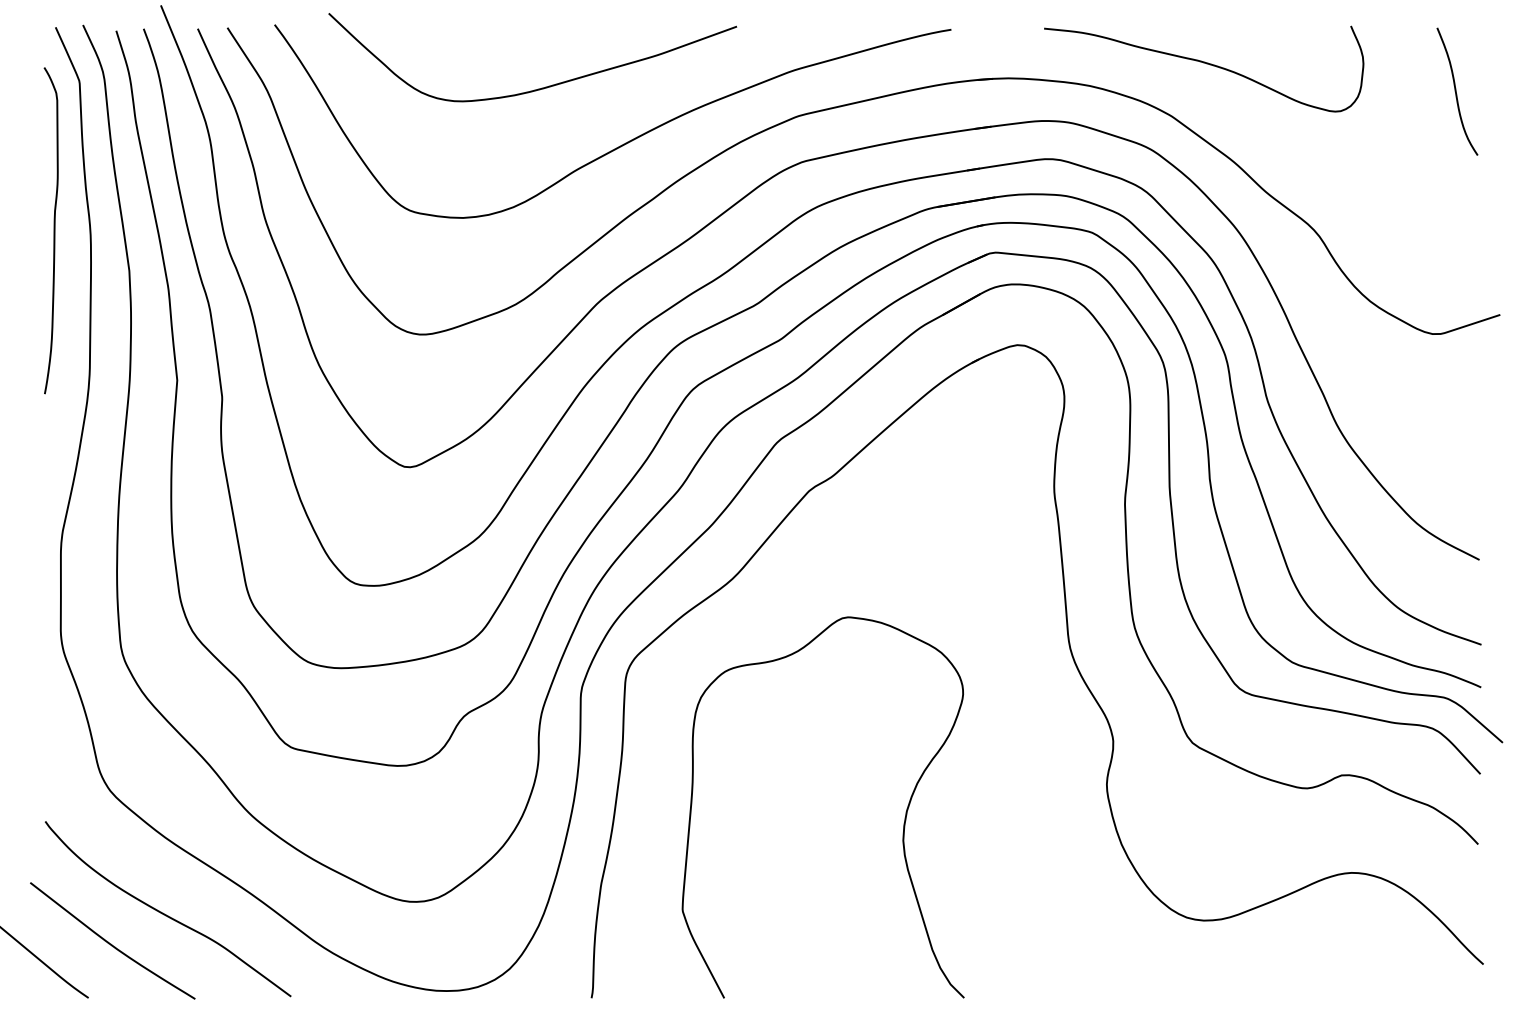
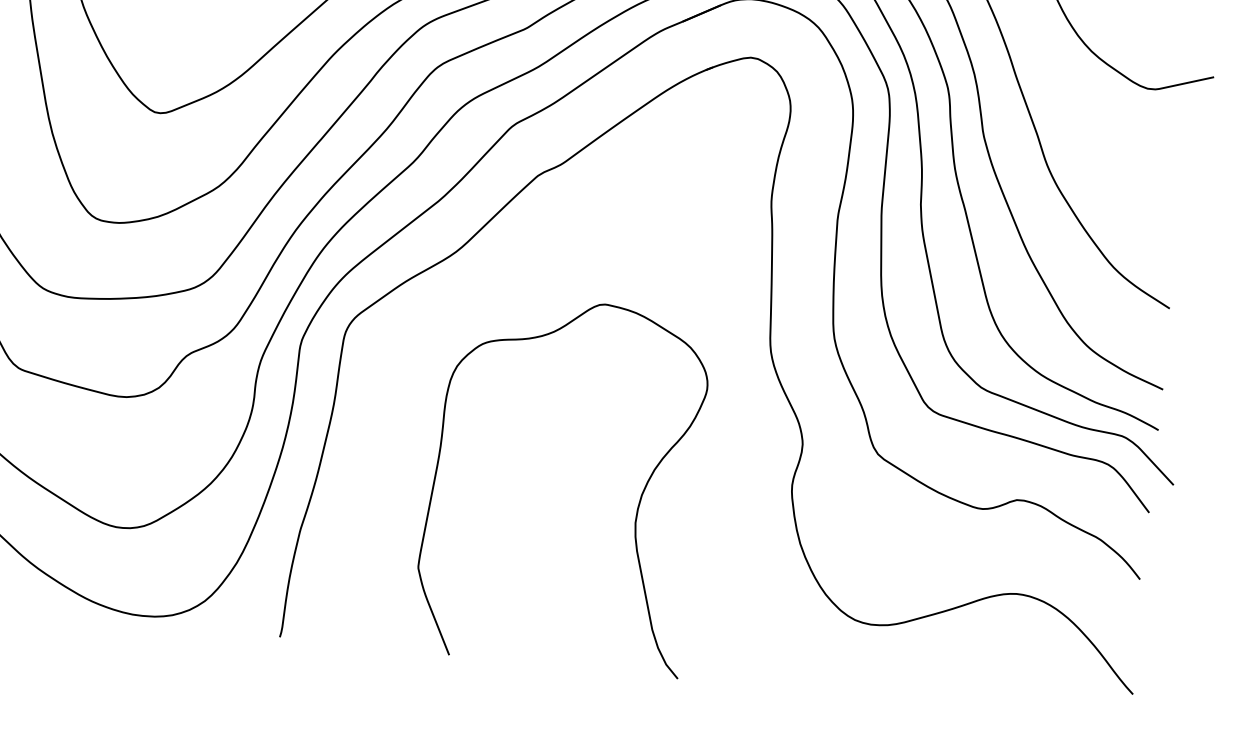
curve: (903, 823) -> (637, 506), moved

